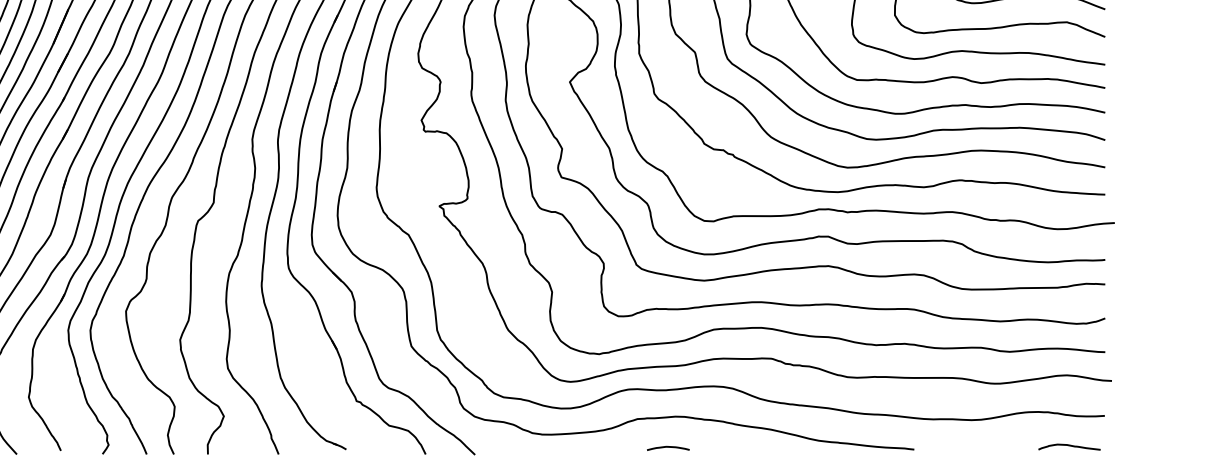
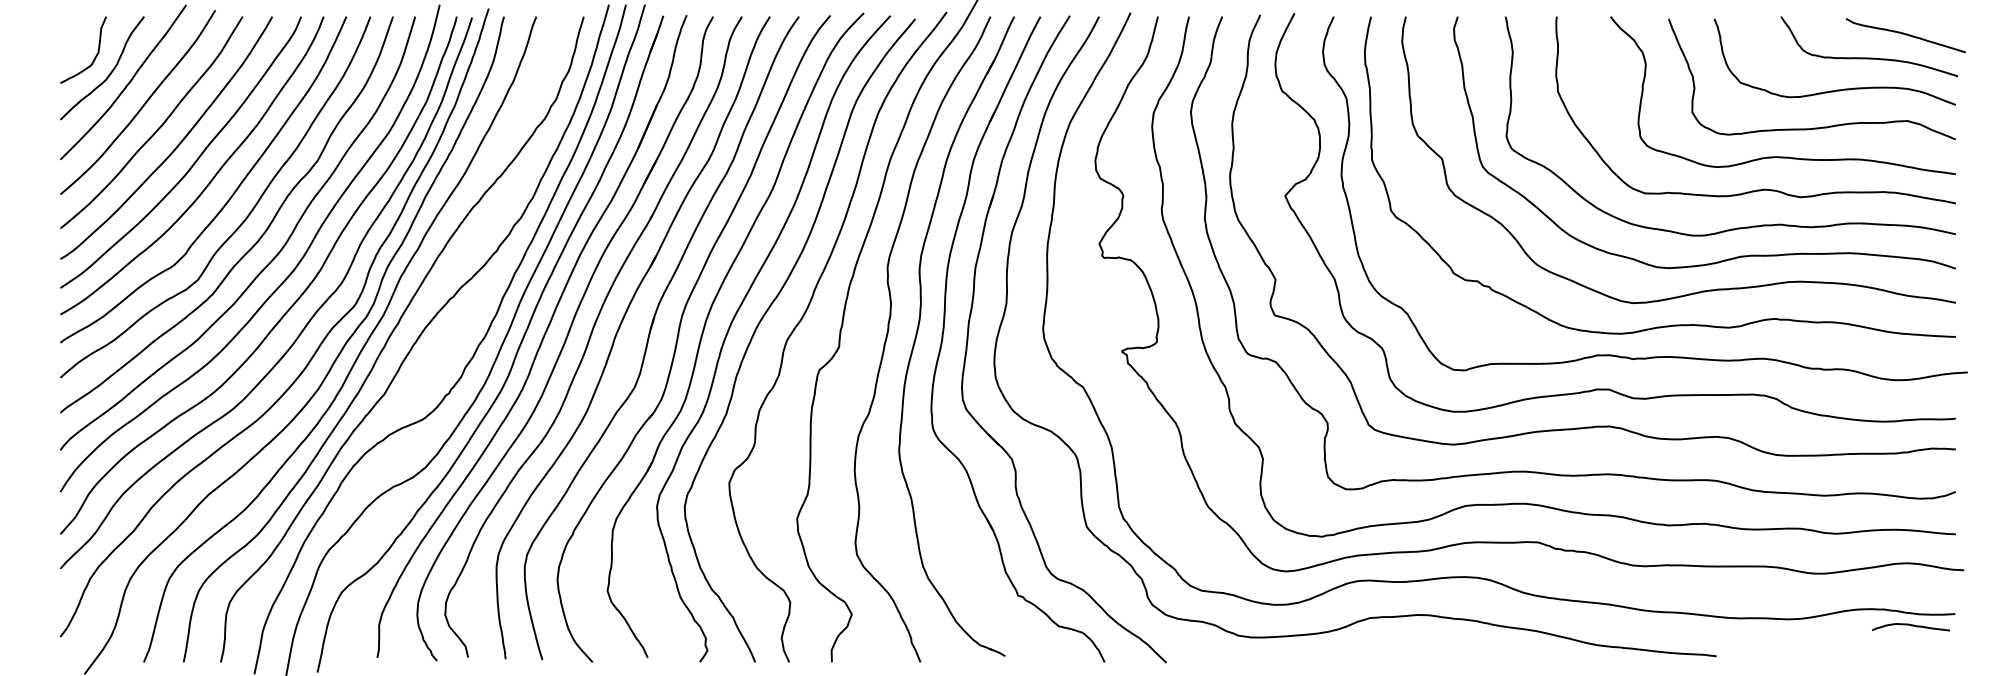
curve: (1069, 446) -> (1911, 626), moved
curve: (668, 447) -> (1408, 653), removed

